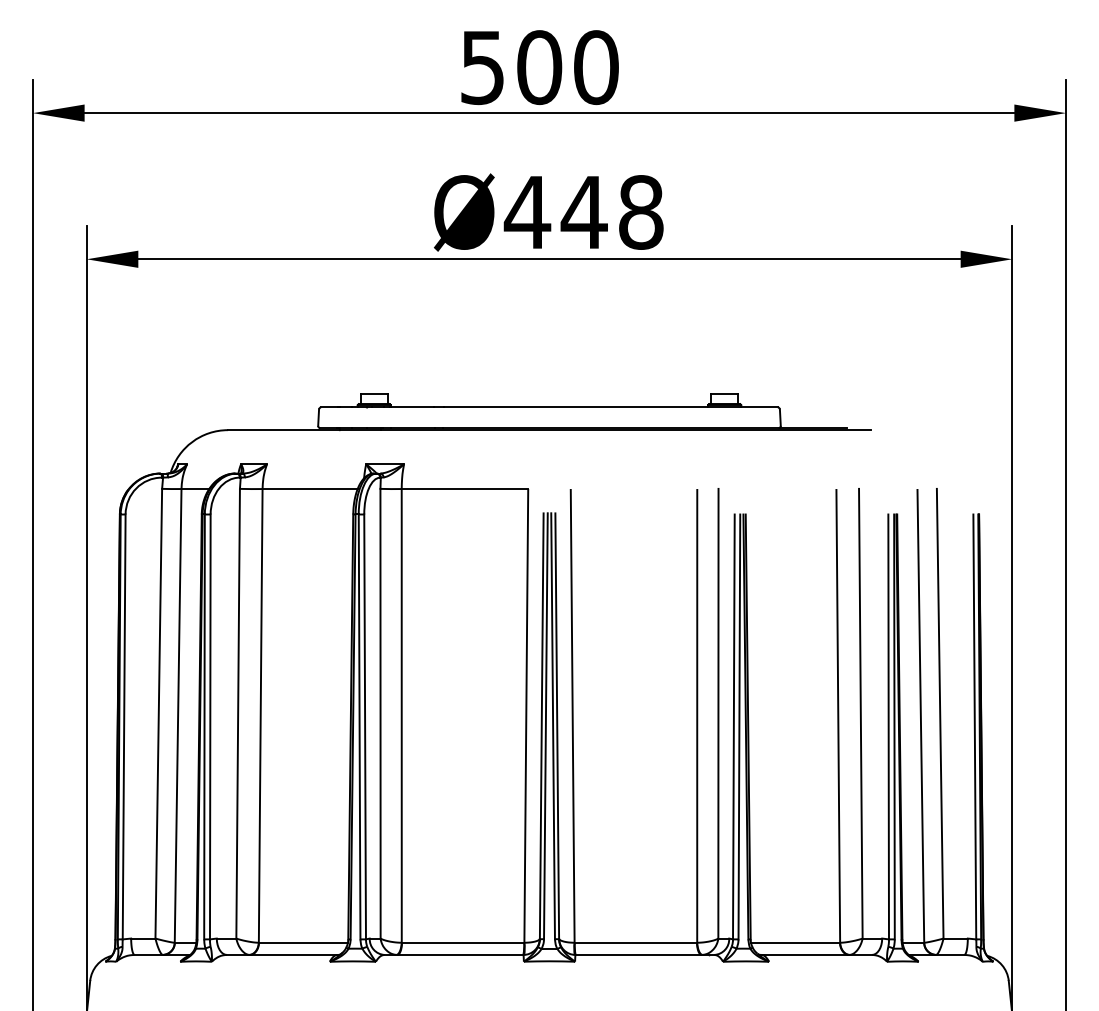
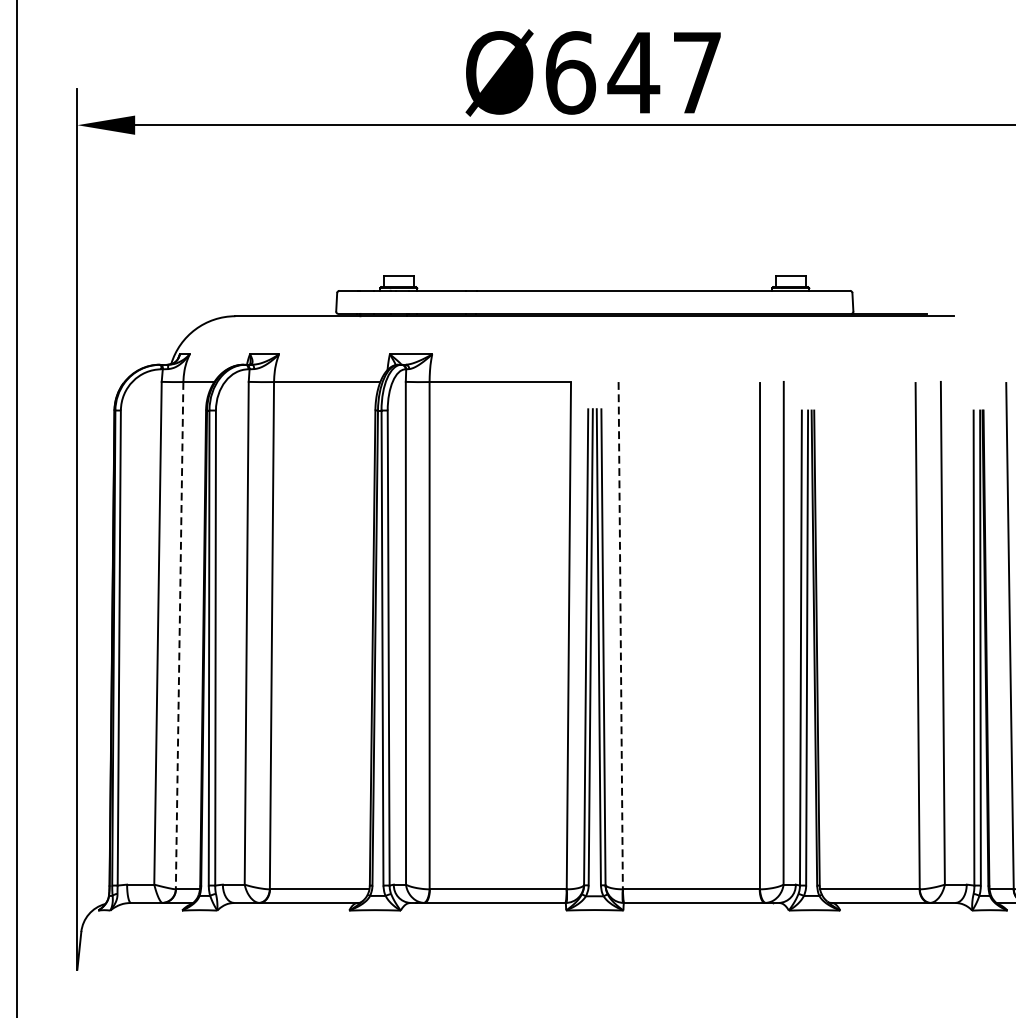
text: (583, 212) -> (632, 72), Ø448 -> Ø647
line: (178, 714) -> (180, 634), solid -> dashed
line: (572, 714) -> (620, 634), solid -> dashed

